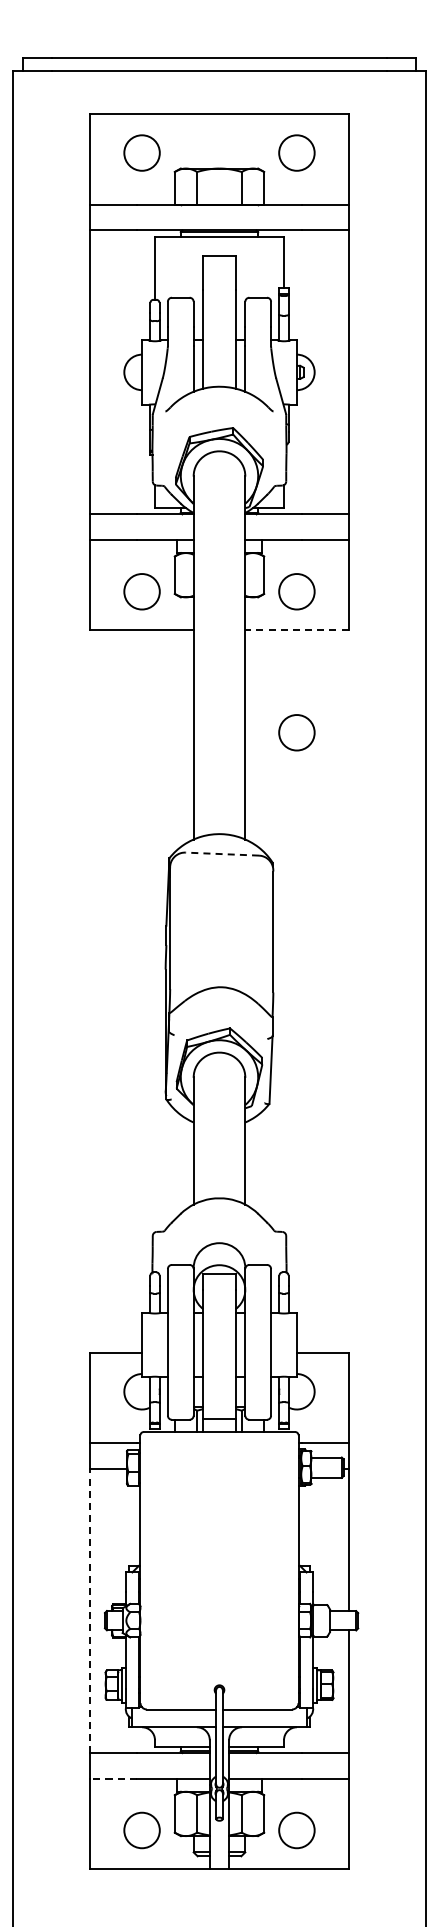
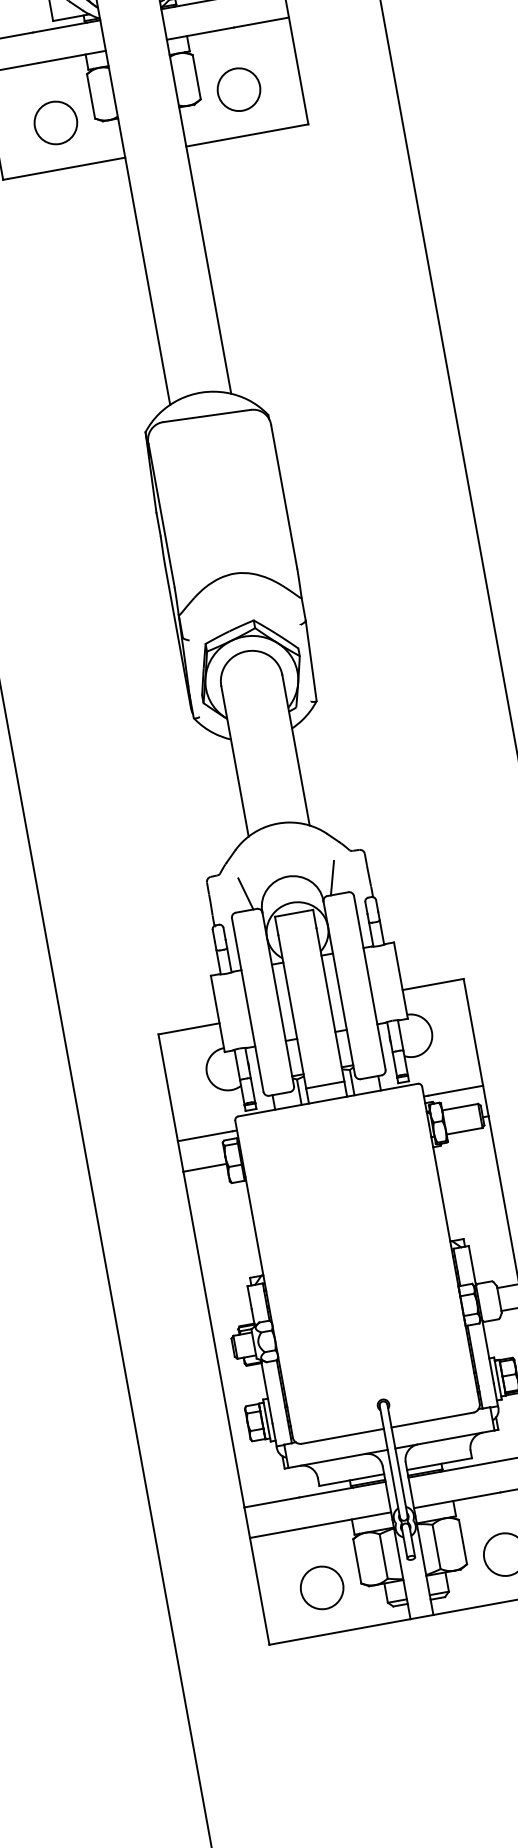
line: (296, 630) -> (246, 135), dashed -> solid
circle: (296, 732) -> (268, 256), removed
line: (222, 854) -> (207, 416), dashed -> solid
line: (182, 1250) -> (245, 893), added
line: (255, 1250) -> (331, 877), added
line: (90, 1611) -> (214, 1340), dashed -> solid
line: (113, 1778) -> (277, 1532), dashed -> solid

